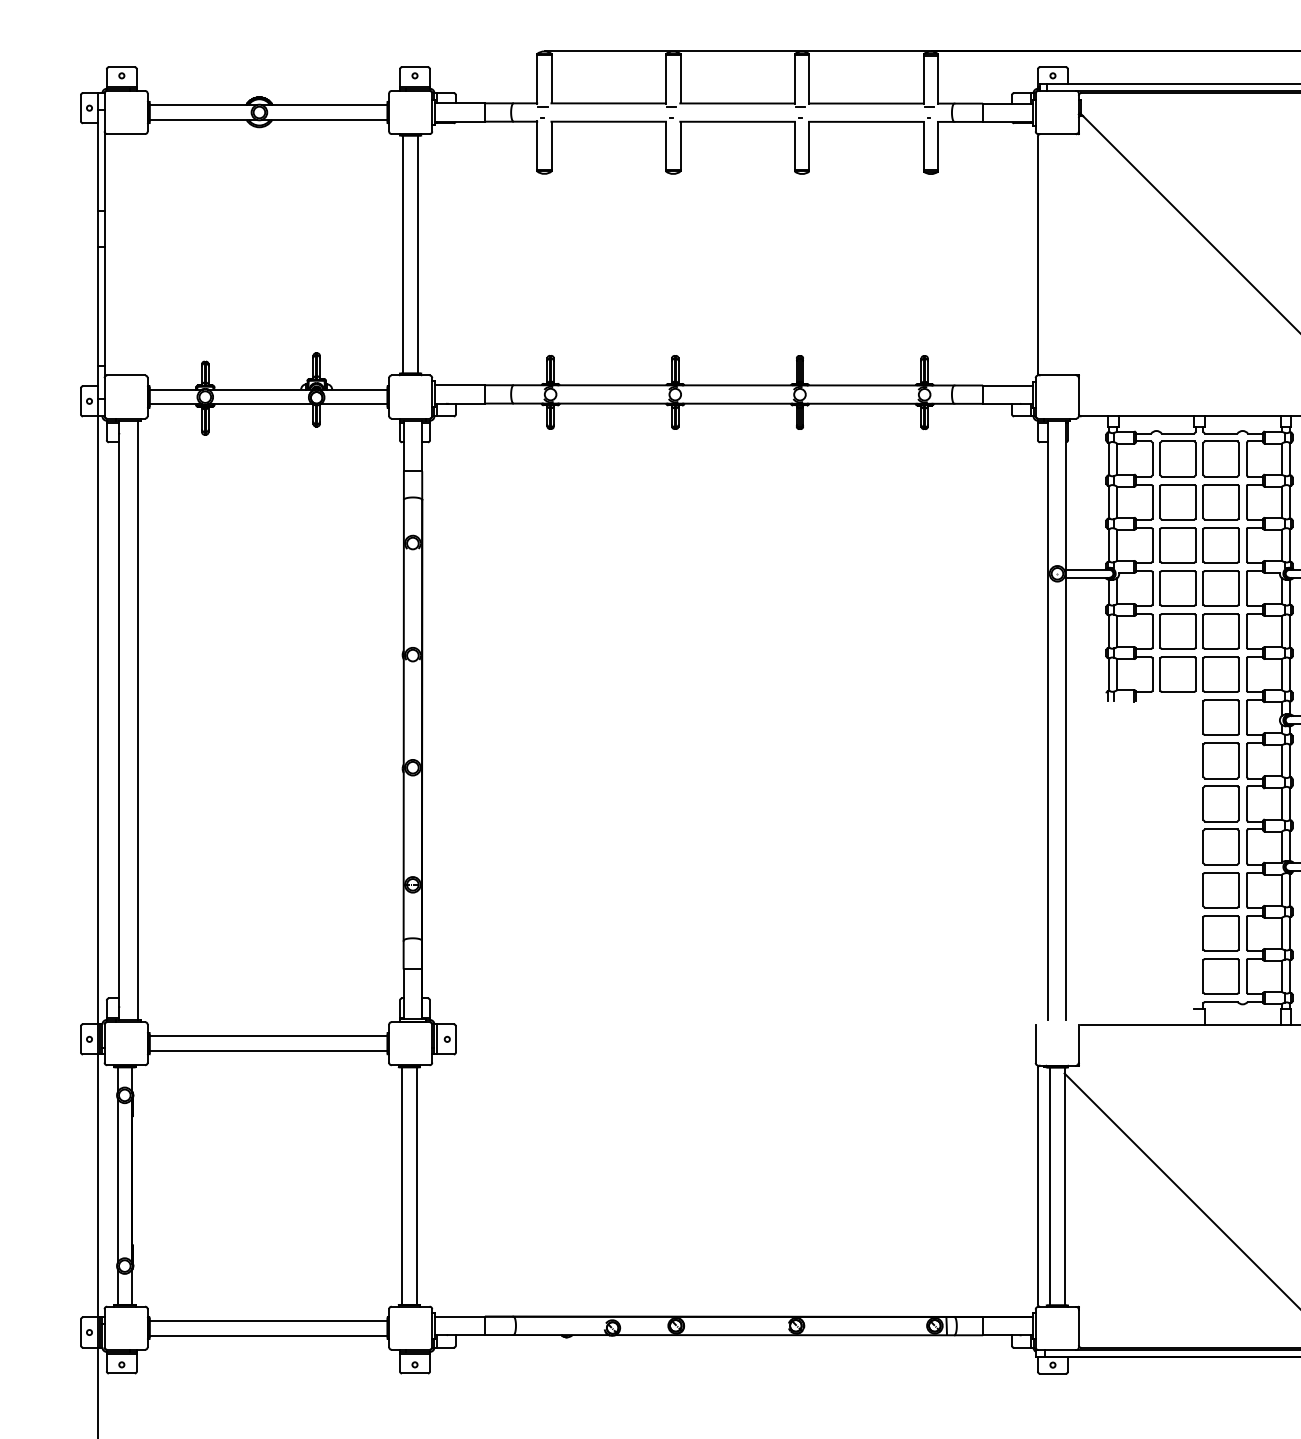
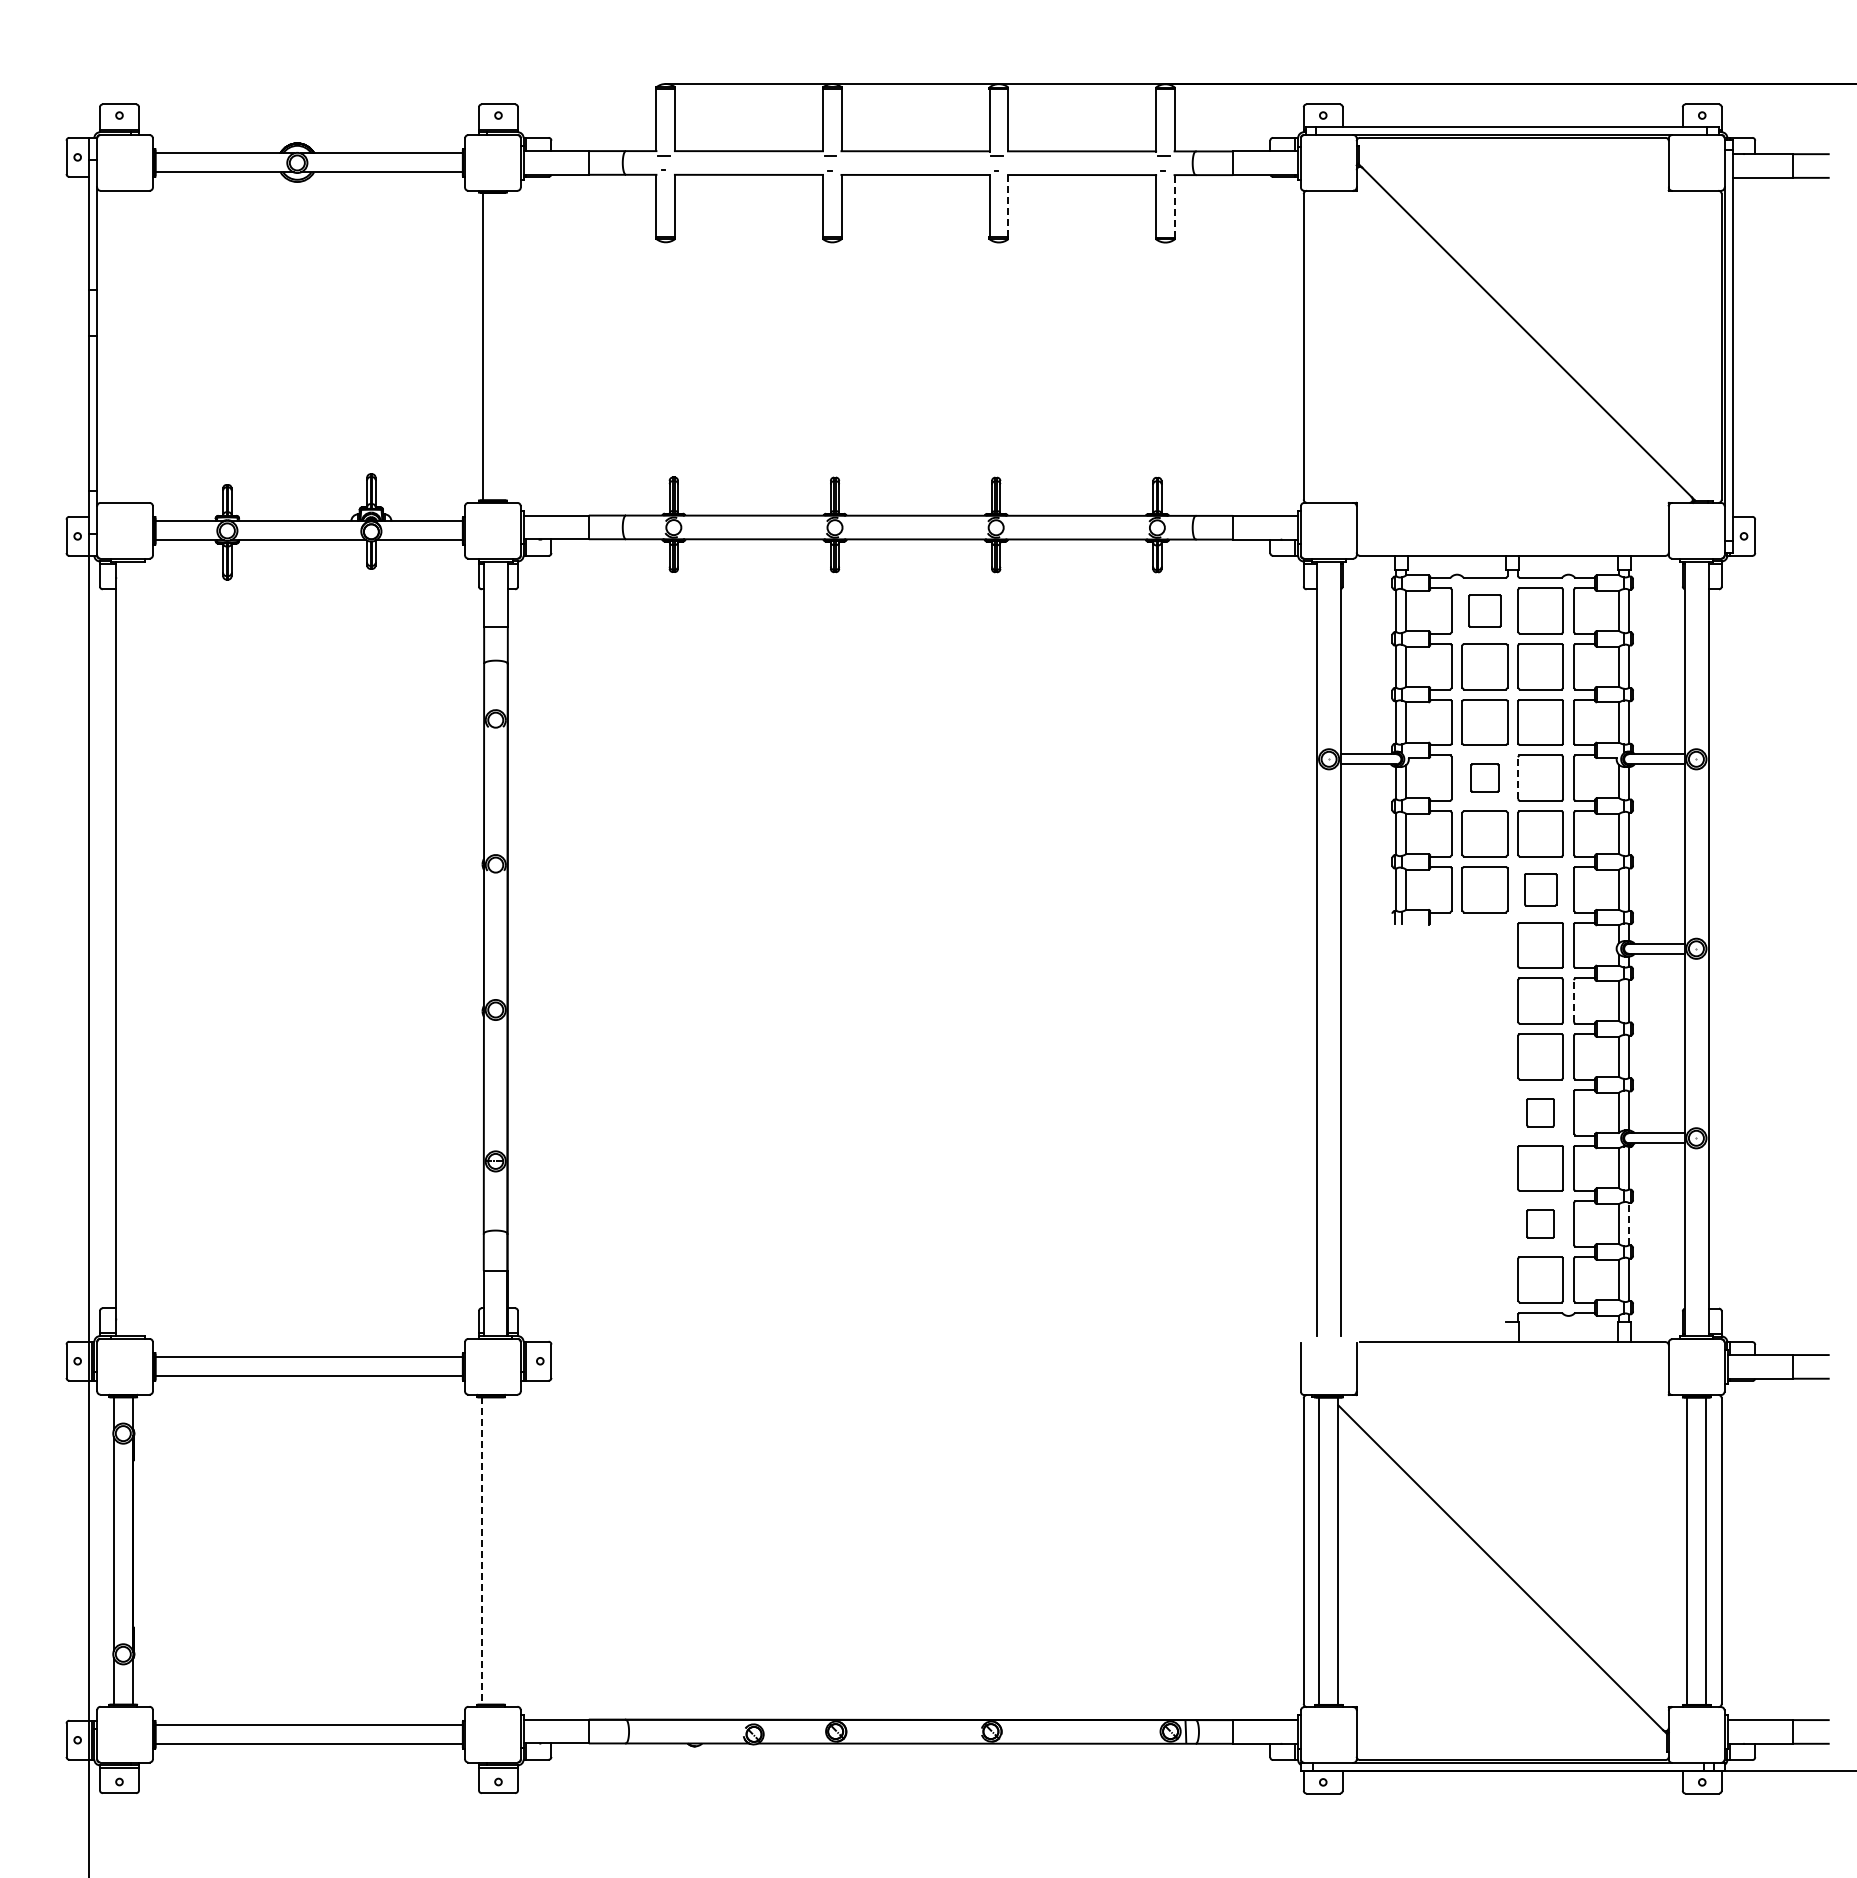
line: (809, 145) -> (1008, 205), solid -> dashed
line: (937, 145) -> (1174, 205), solid -> dashed
line: (418, 254) -> (502, 346), removed
part: (1177, 458) -> (1484, 610), size x0.7
part: (1177, 587) -> (1484, 777), size x0.6
line: (1203, 587) -> (1517, 777), solid -> dashed
part: (1220, 674) -> (1540, 889), size x0.7
line: (137, 720) -> (139, 948), removed
line: (1246, 760) -> (1573, 1000), solid -> dashed
part: (1220, 846) -> (1540, 1112), size x0.6
part: (1220, 932) -> (1540, 1223), size x0.6
line: (1289, 932) -> (1629, 1223), solid -> dashed
line: (416, 1185) -> (500, 1550), removed
line: (401, 1186) -> (481, 1551), solid -> dashed

